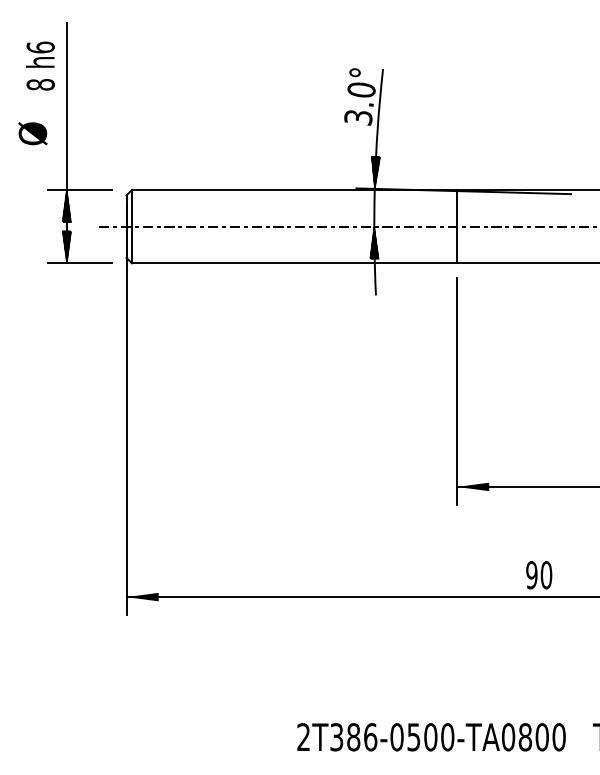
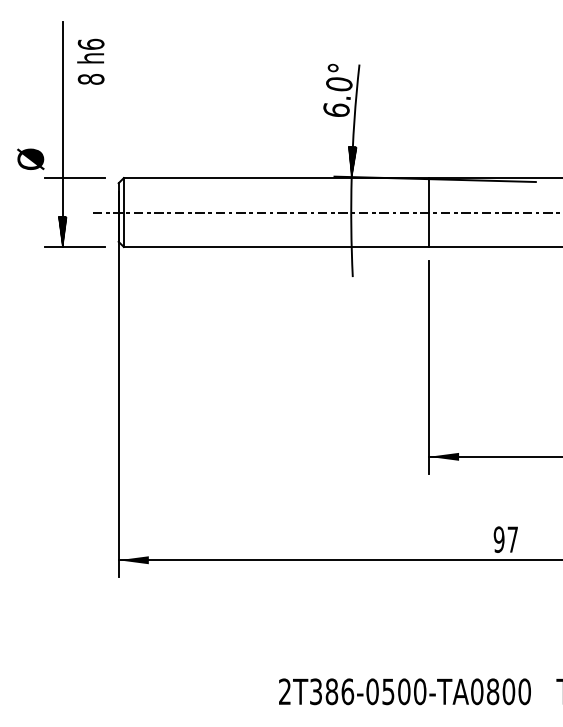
text: (40, 65) -> (90, 61), moved
text: (358, 117) -> (336, 110), 3.0° -> 6.0°
text: (32, 133) -> (30, 159), moved
hatch: (66, 206) -> (62, 193), removed
hatch: (374, 242) -> (351, 227), removed
text: (546, 575) -> (512, 539), 90 -> 97

